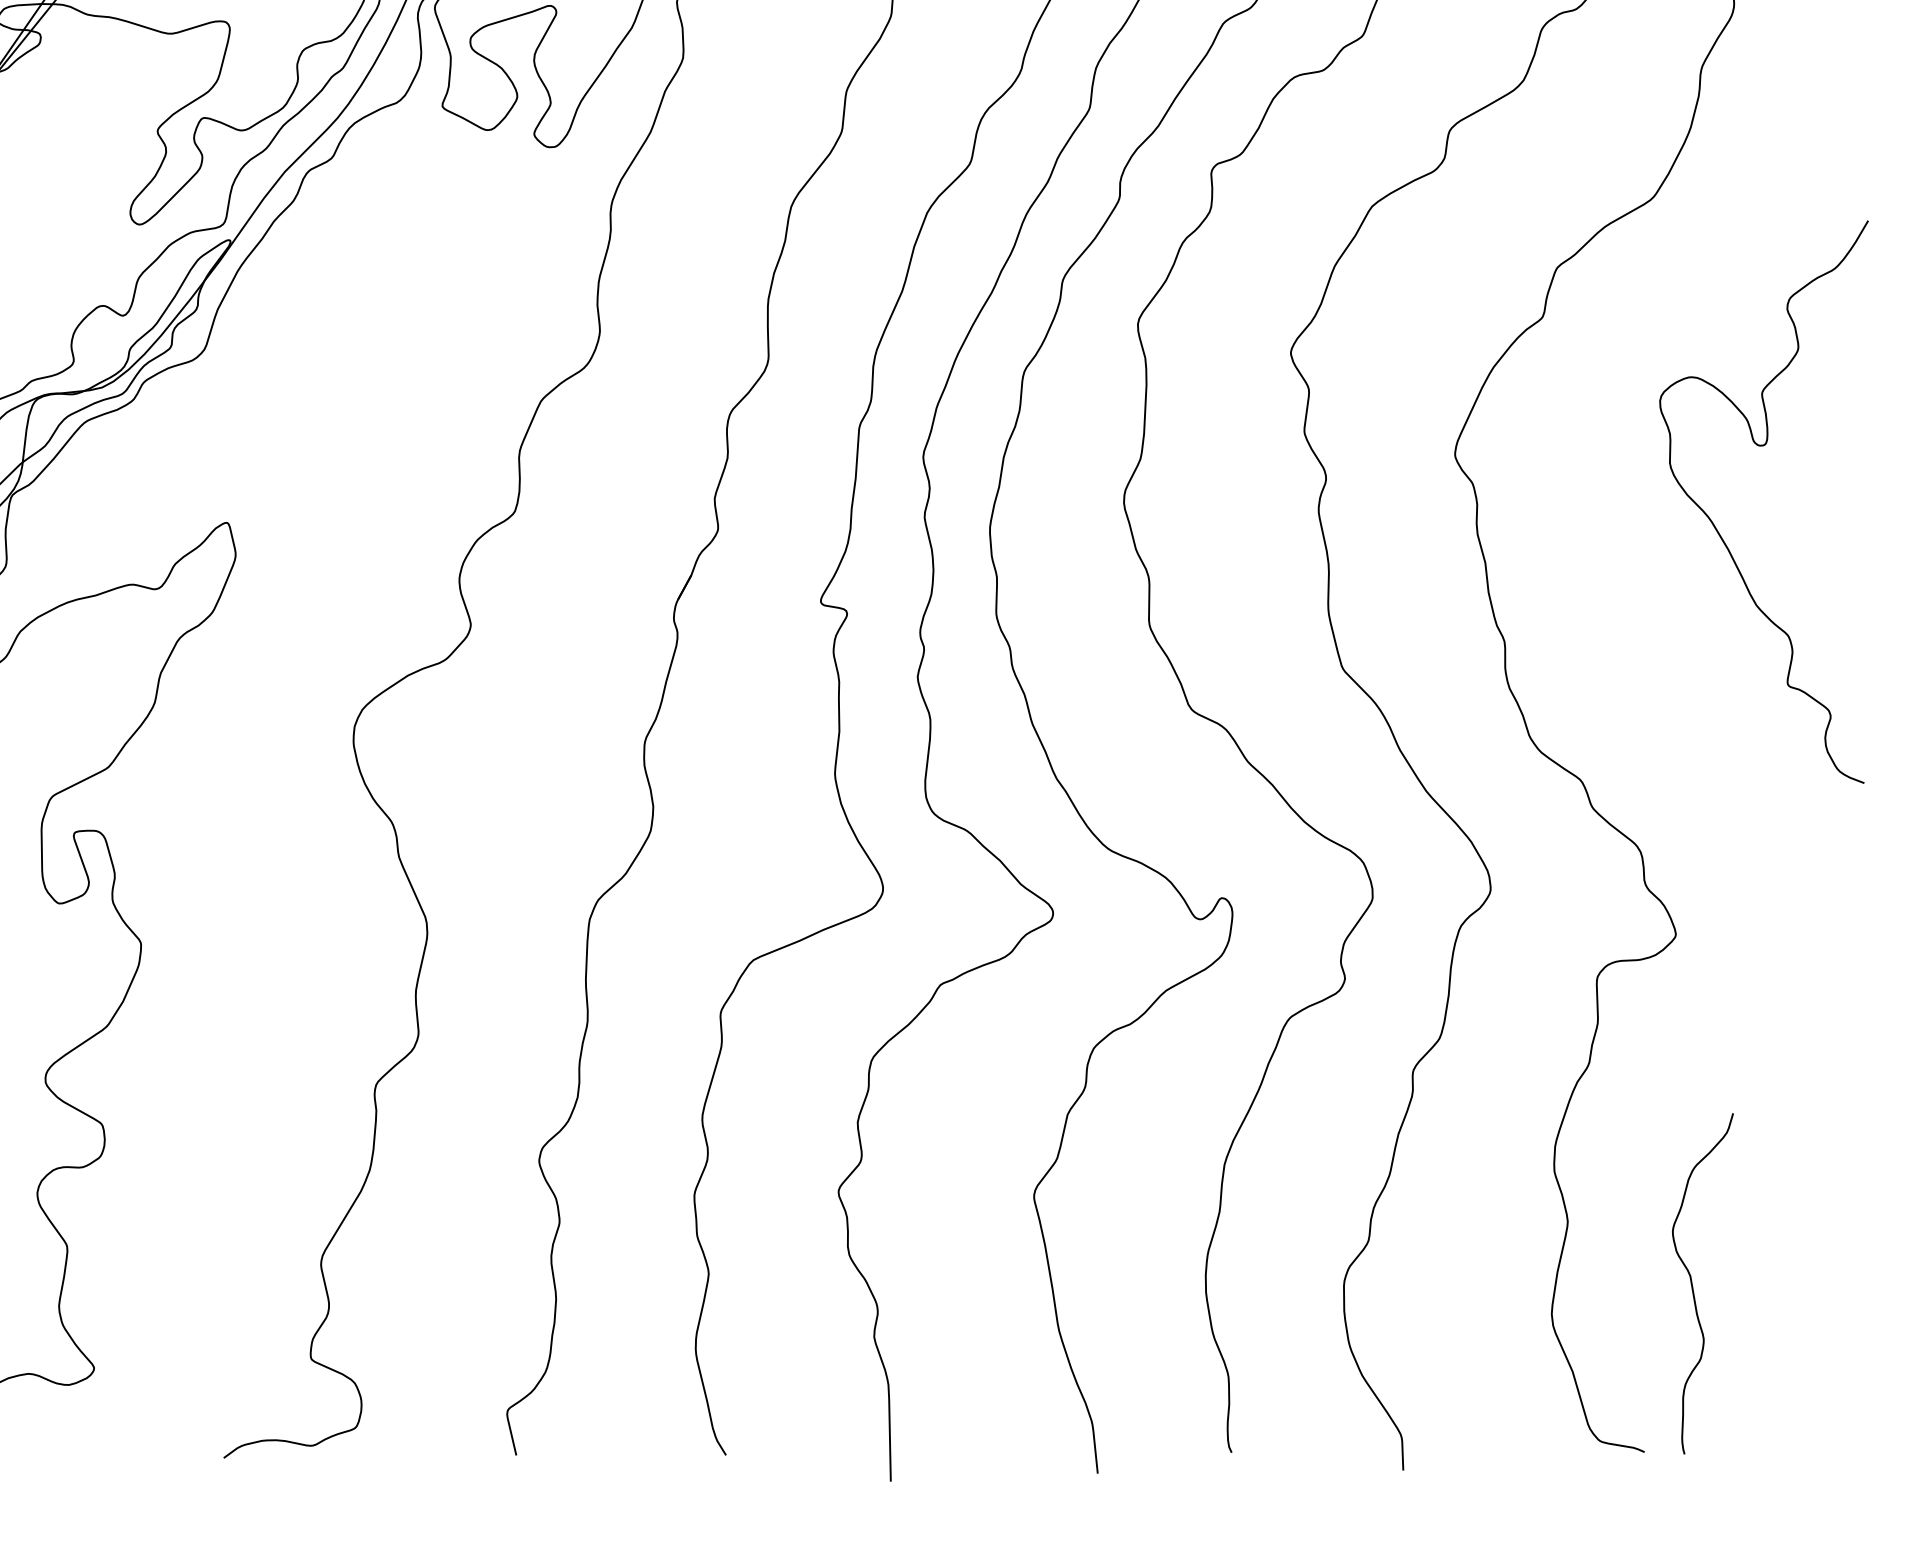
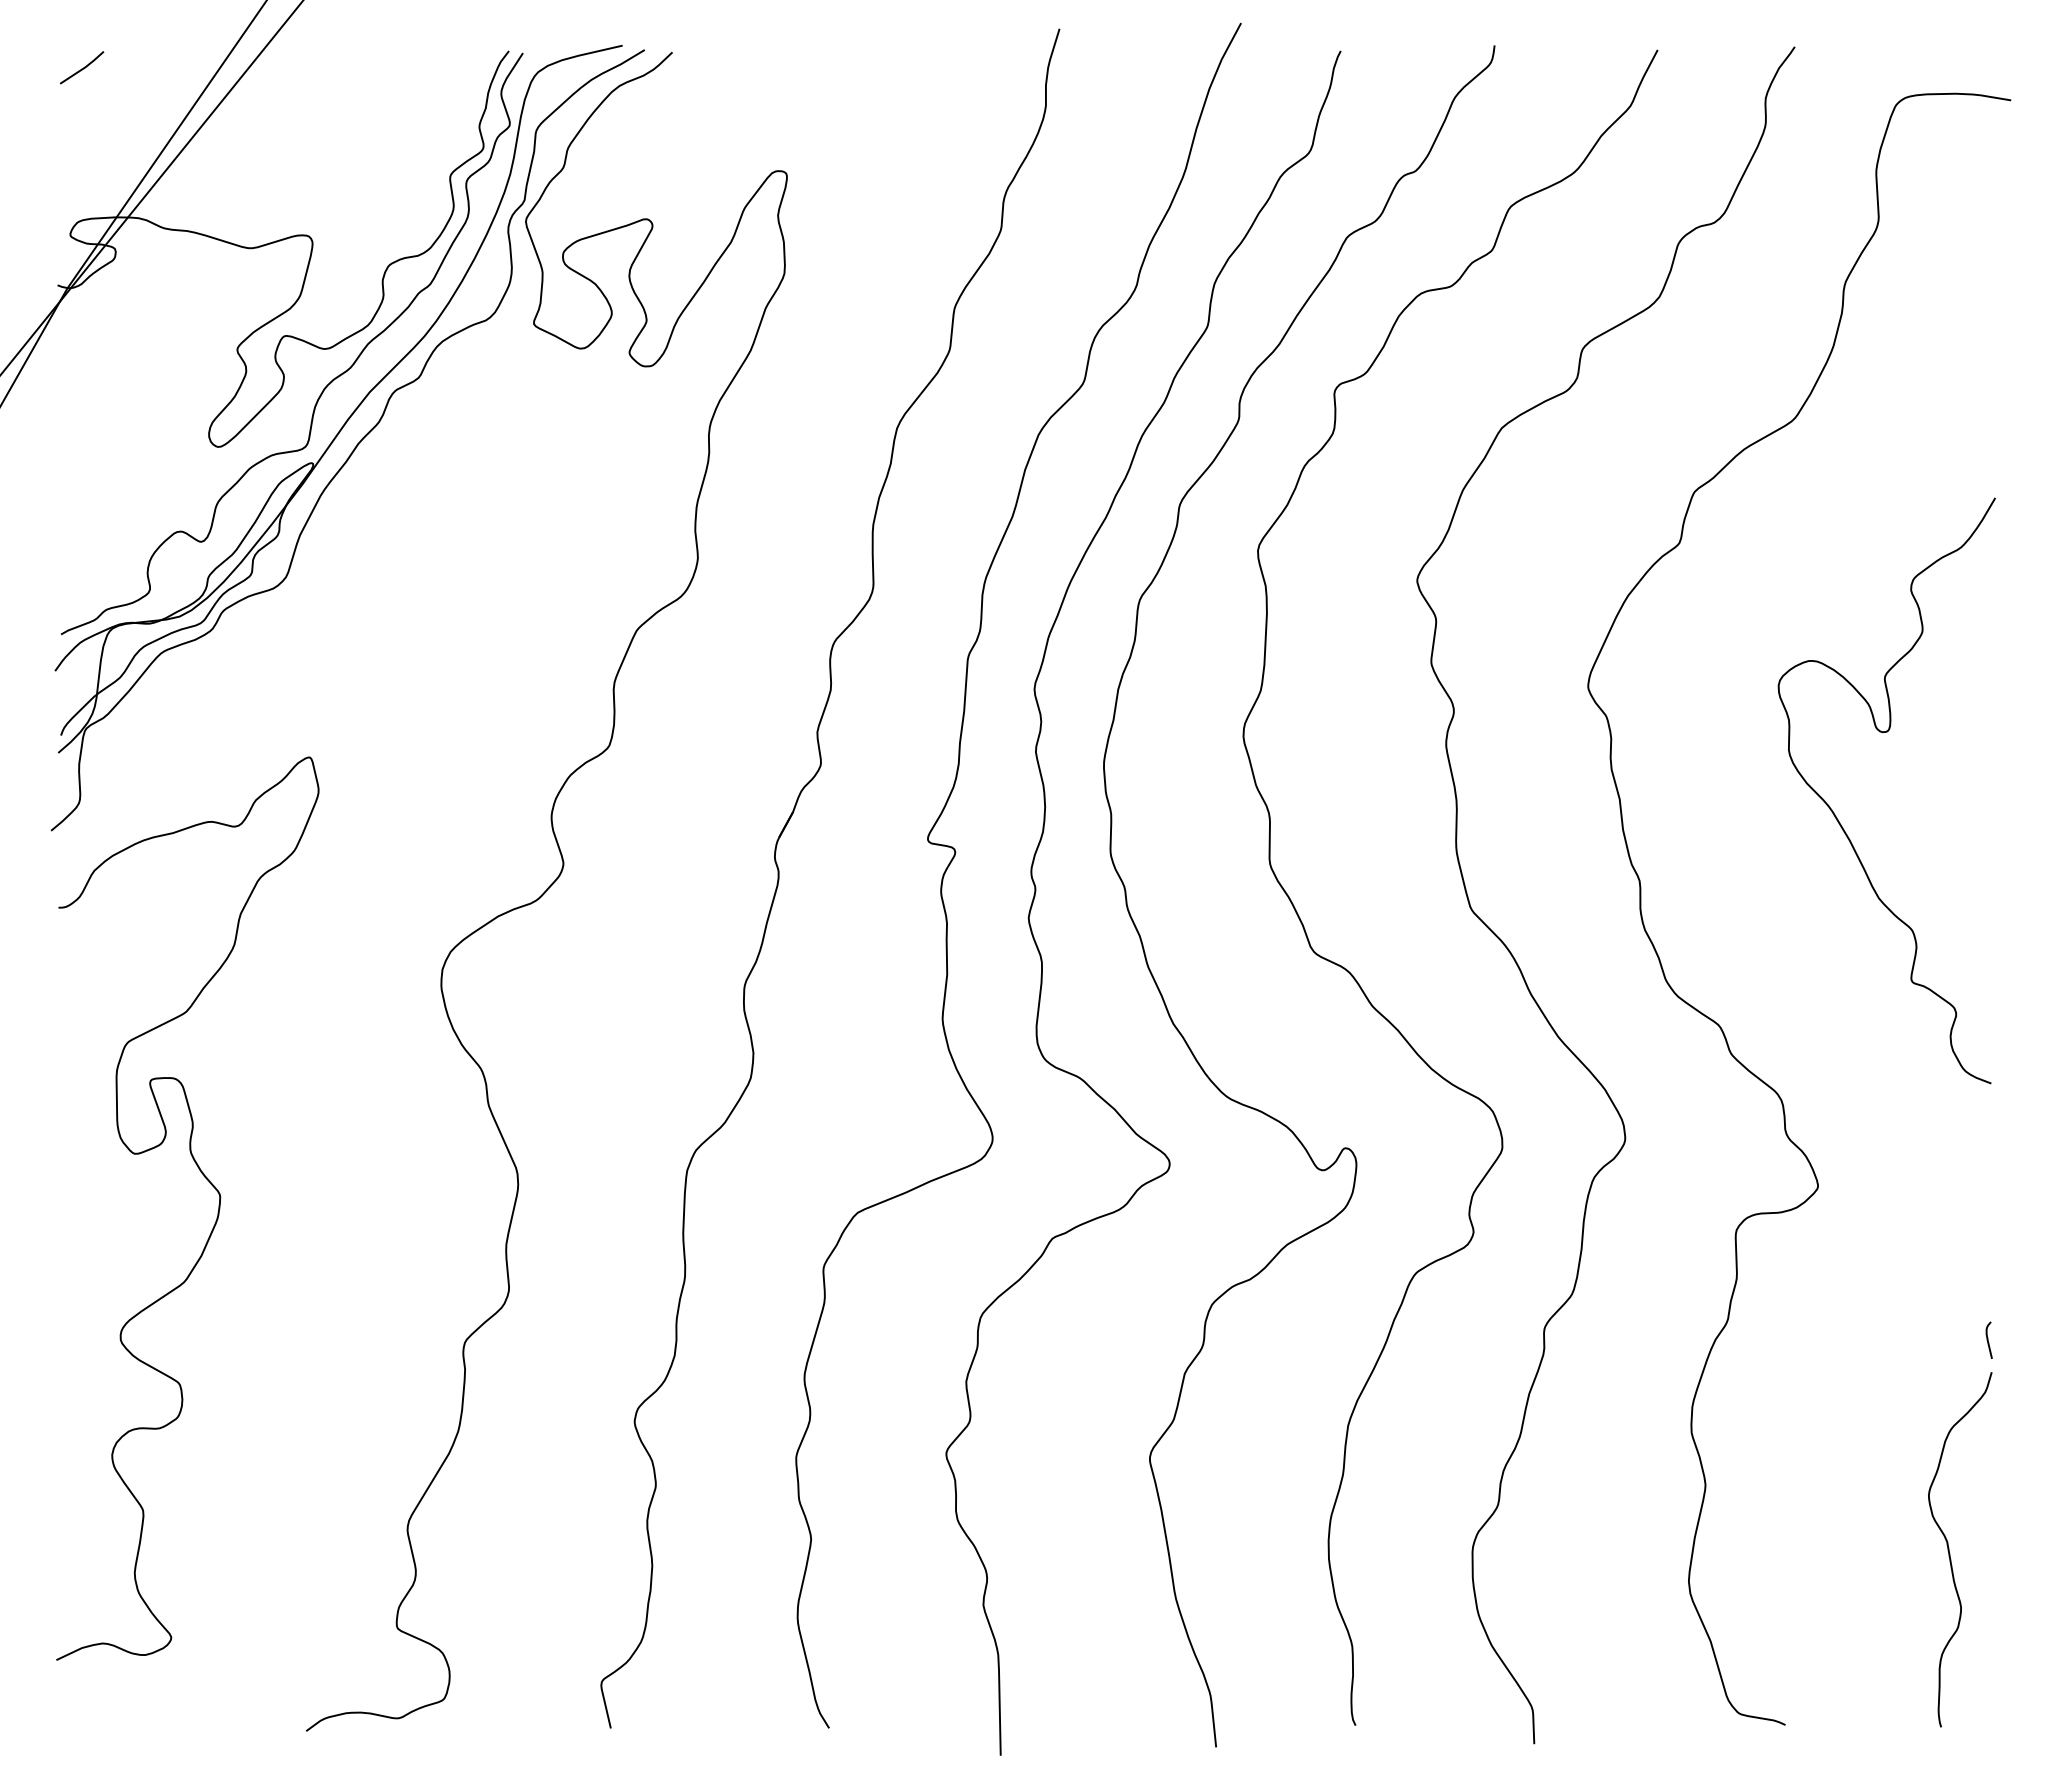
curve: (1716, 527) -> (1837, 817), moved
curve: (1839, 1081) -> (1988, 1339), added
curve: (1693, 1287) -> (1950, 1553), moved

